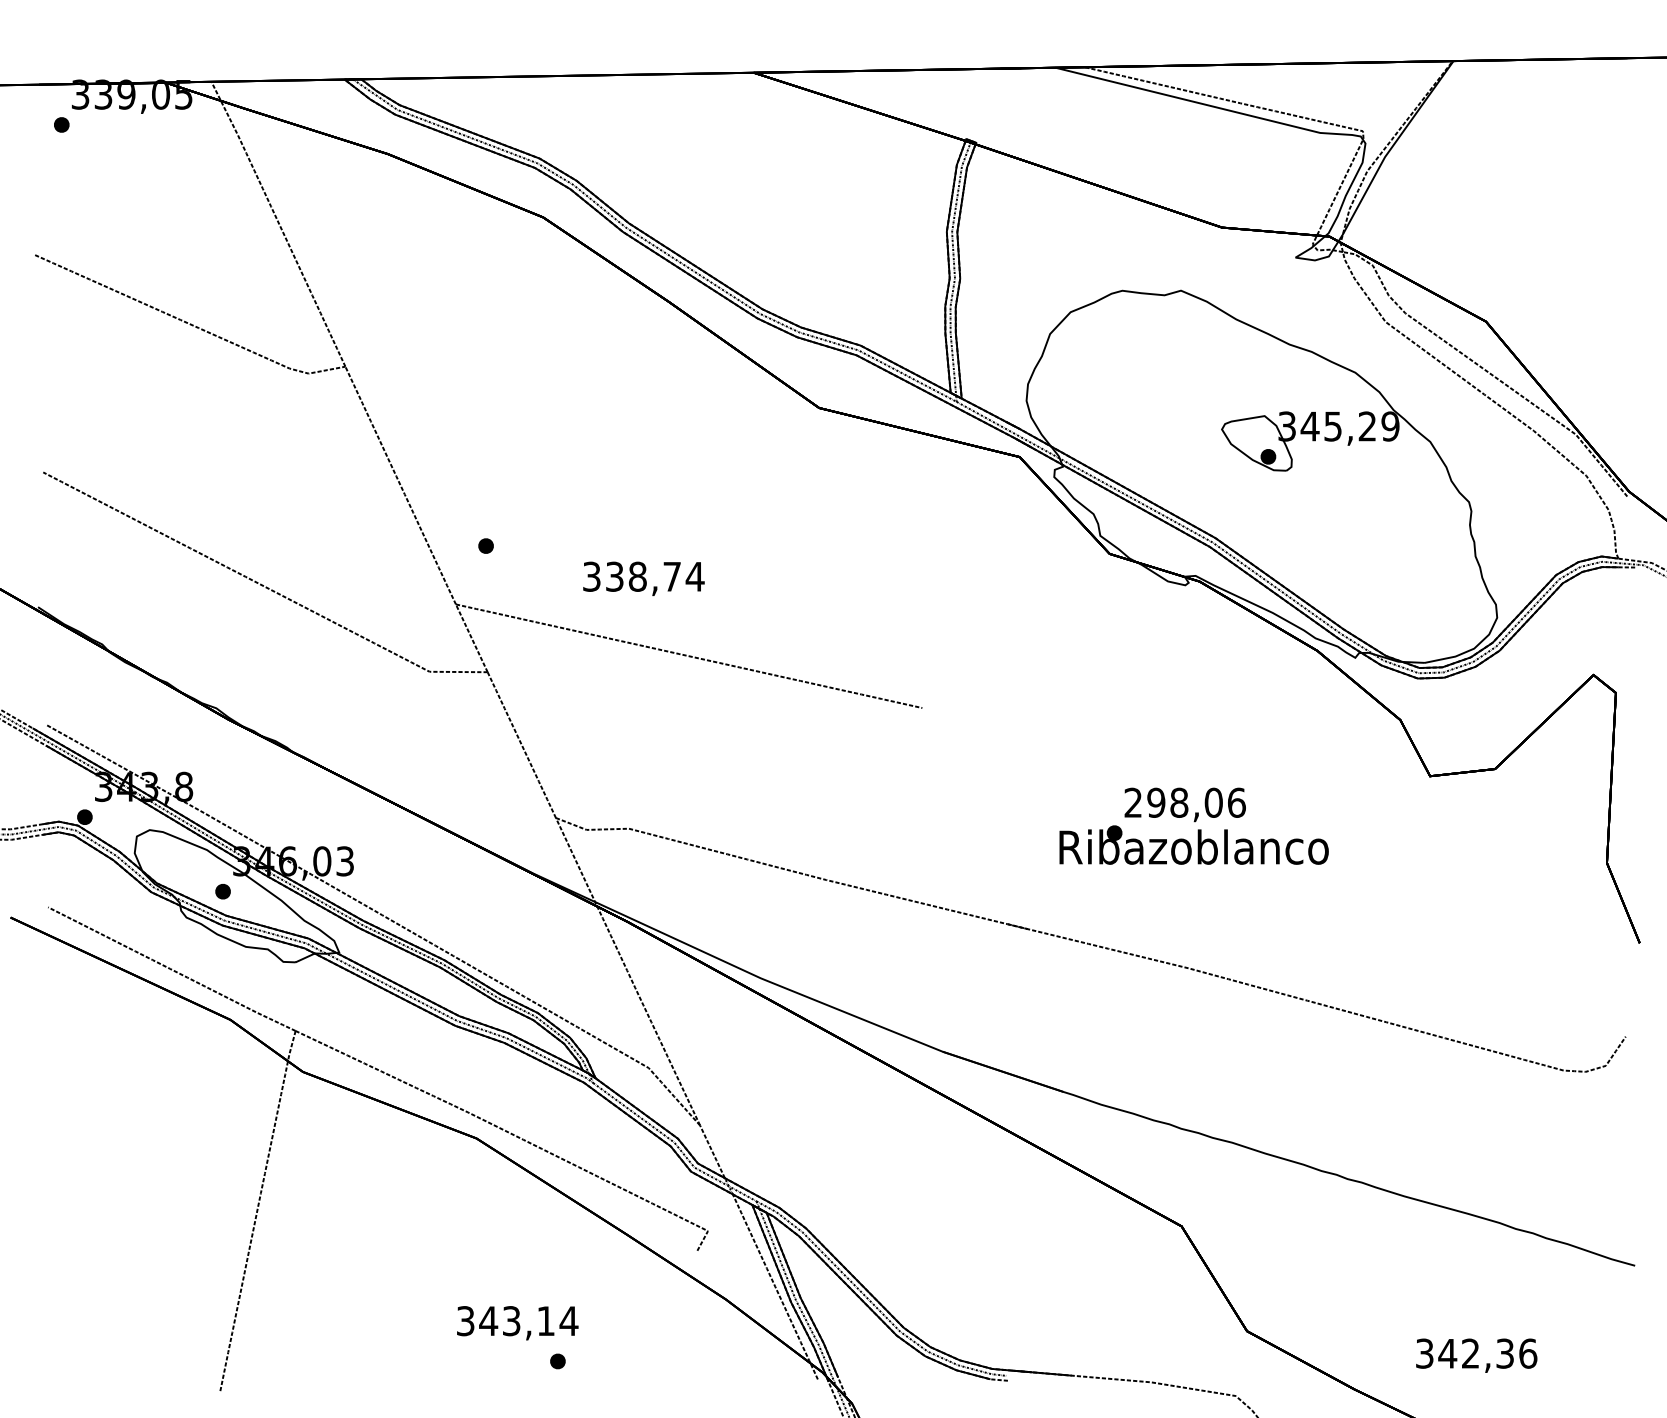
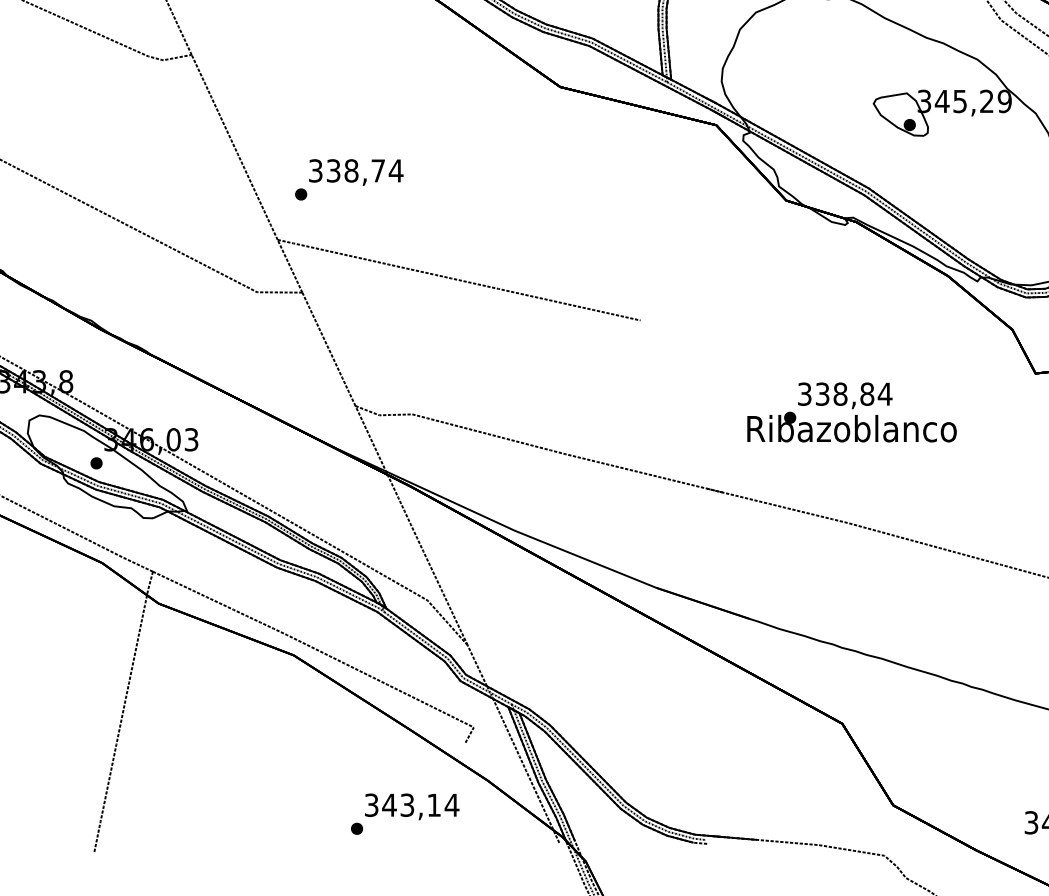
text: (643, 578) -> (355, 172), moved
text: (1185, 802) -> (845, 393), 298,06 -> 338,84
text: (517, 1323) -> (411, 807), moved

